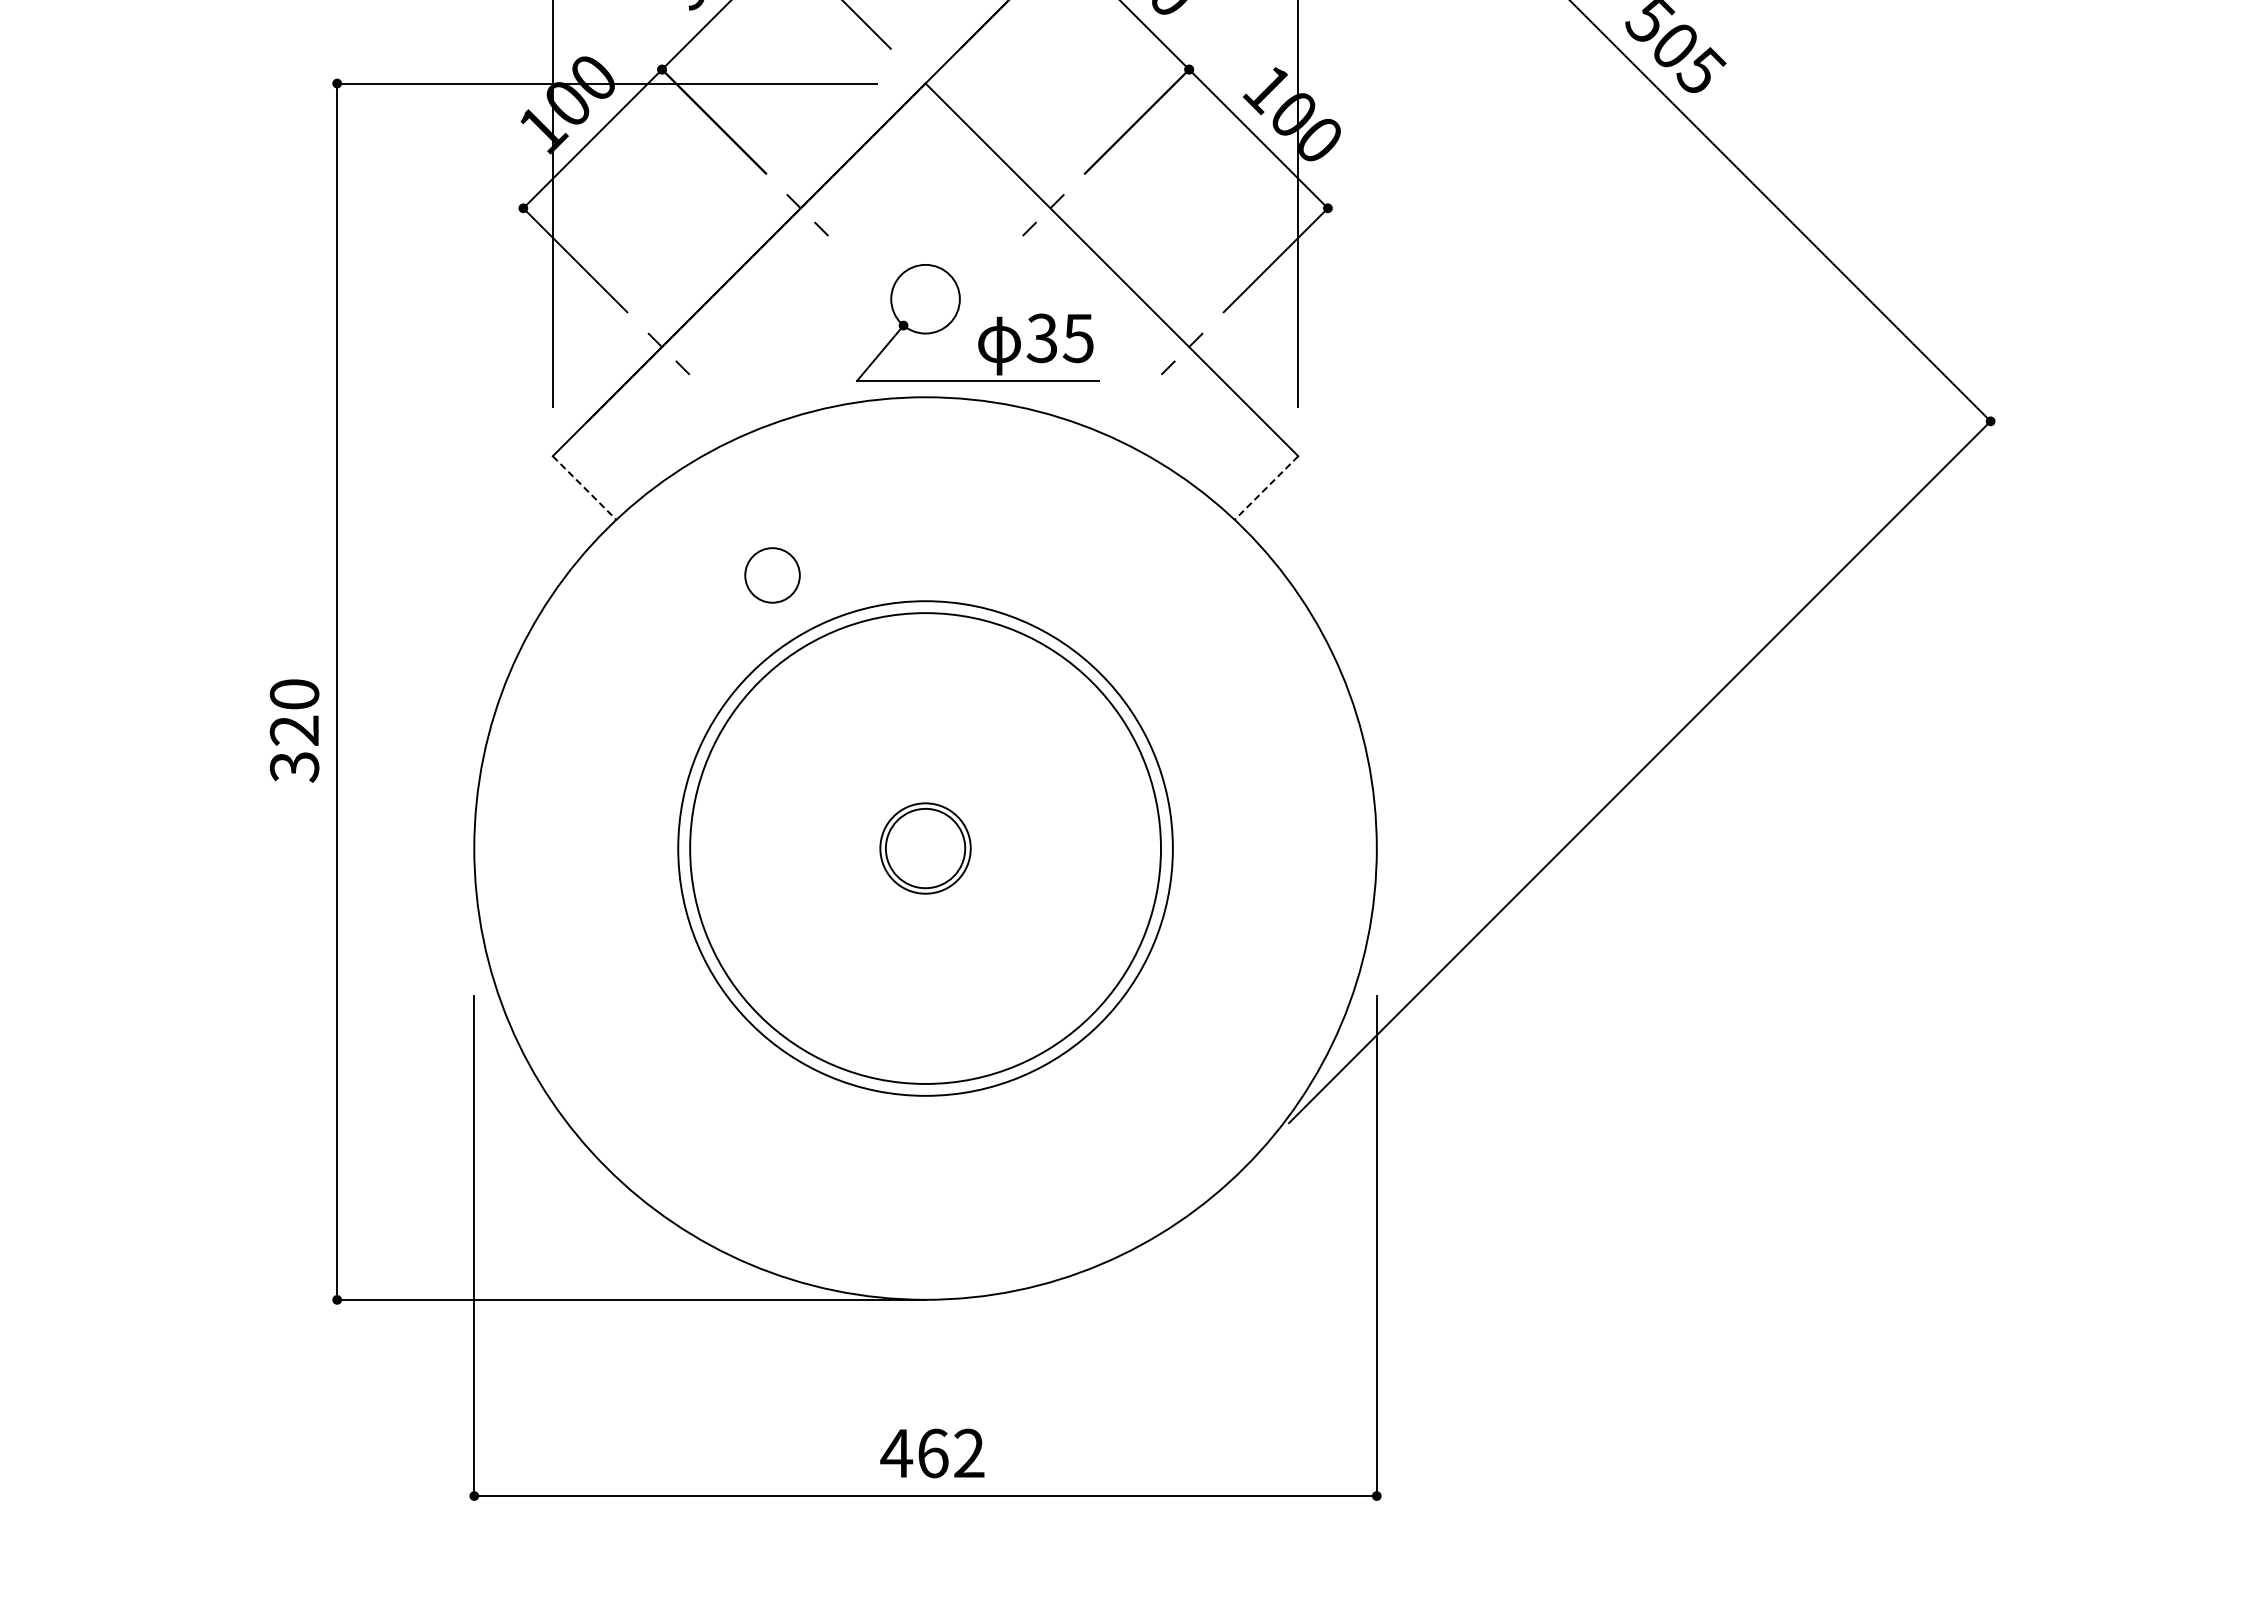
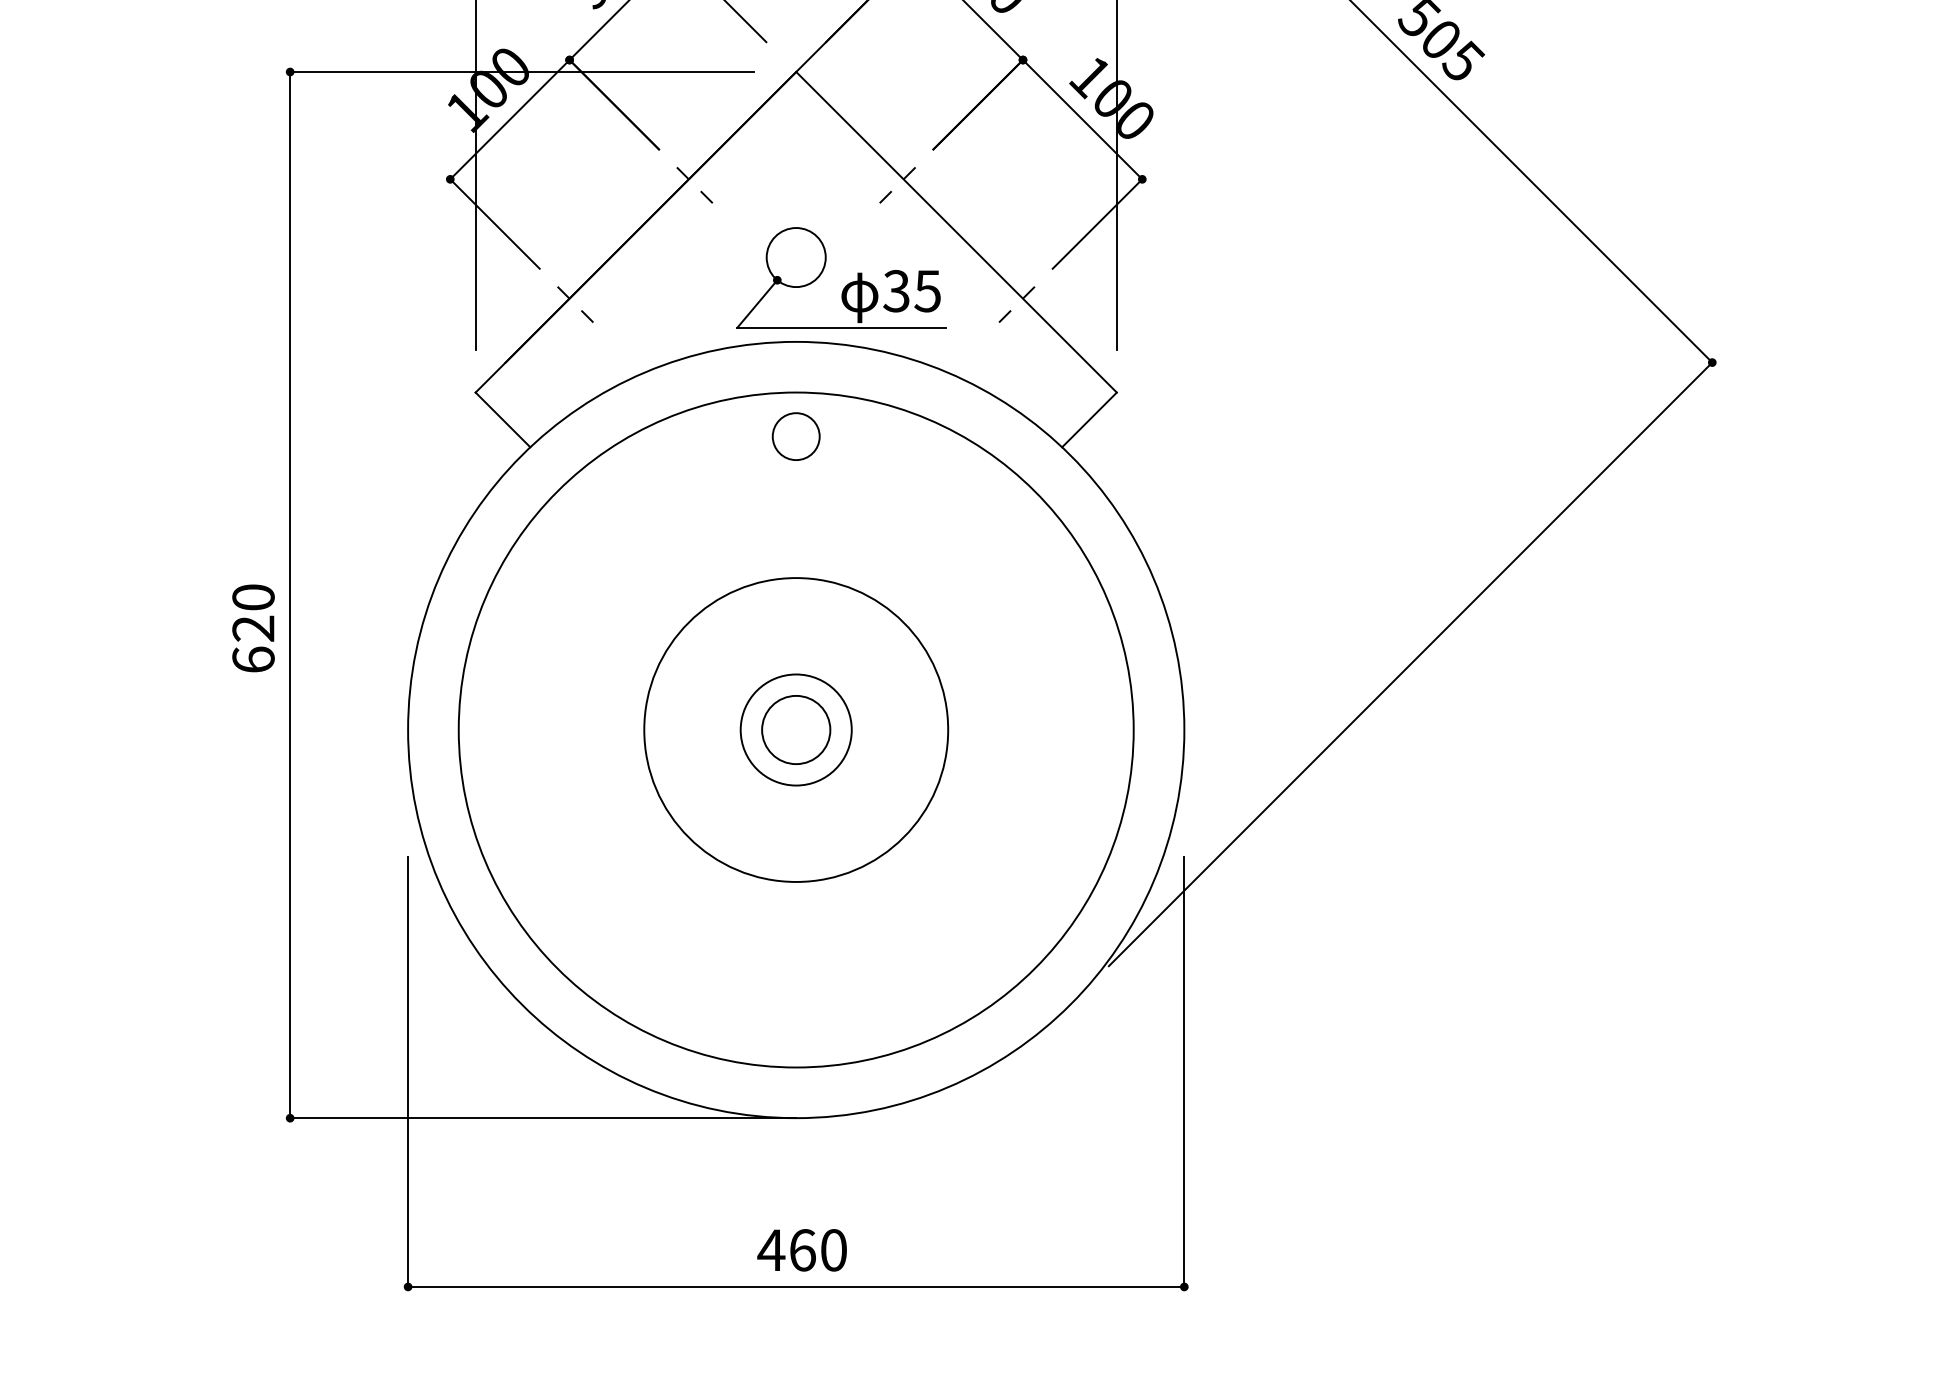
line: (584, 488) -> (502, 420), dashed -> solid
line: (1266, 488) -> (1089, 420), dashed -> solid
circle: (772, 575) -> (796, 436), moved
text: (294, 766) -> (253, 659), 320 -> 620
circle: (925, 848) -> (796, 729), size x0.71
circle: (925, 848) -> (796, 729), size x1.43
circle: (925, 848) -> (796, 729), size x1.67
text: (969, 1453) -> (834, 1250), 462 -> 460

